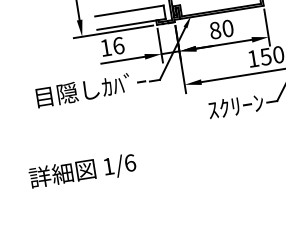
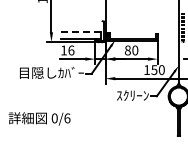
line: (130, 10) -> (81, 31), solid -> dashed
text: (108, 166) -> (54, 118), 1/6 -> 0/6

